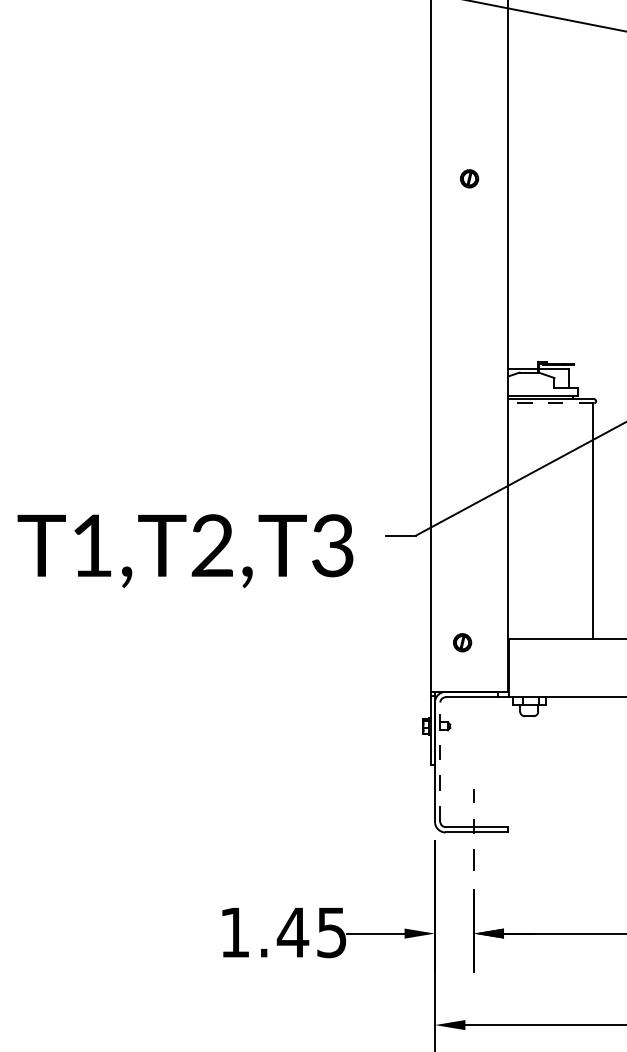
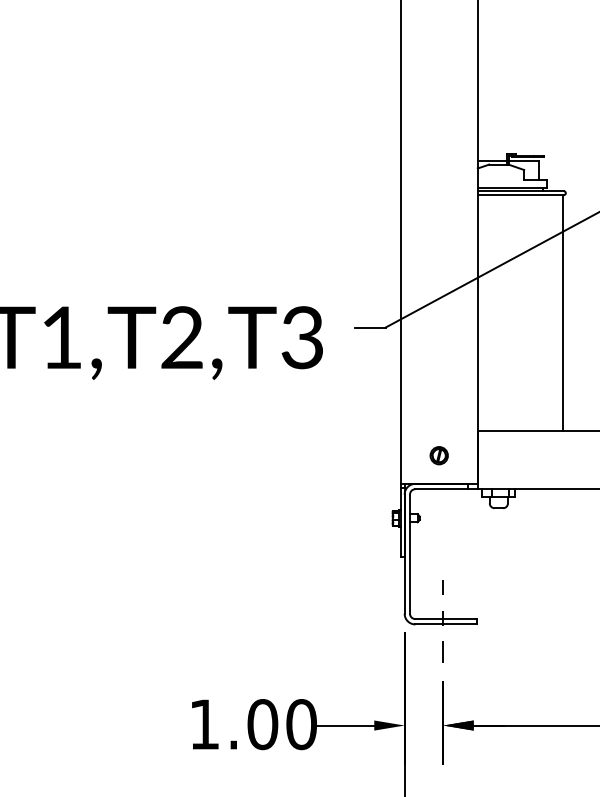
line: (550, 403) -> (520, 195), dashed -> solid
part: (462, 642) -> (439, 455), moved
line: (440, 762) -> (410, 554), dashed -> solid
text: (311, 932) -> (281, 724), 1.45 -> 1.00

